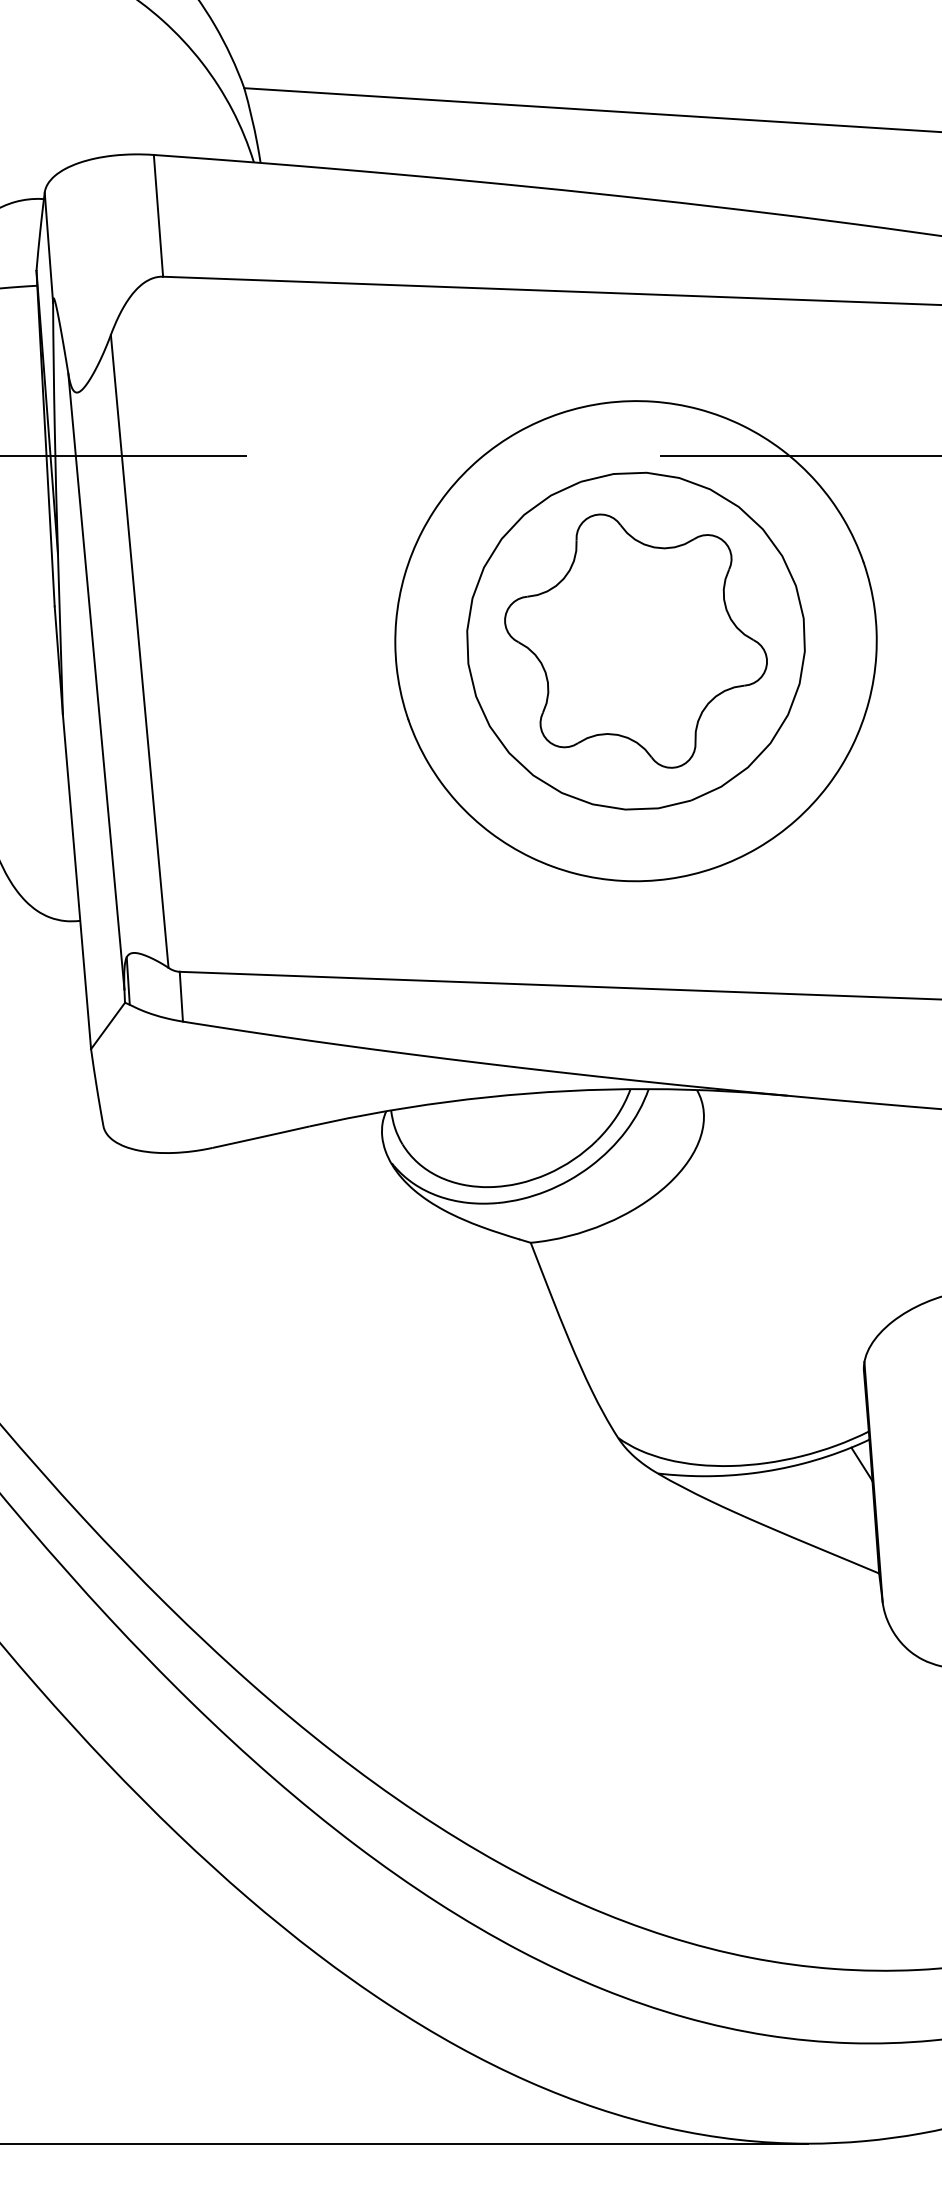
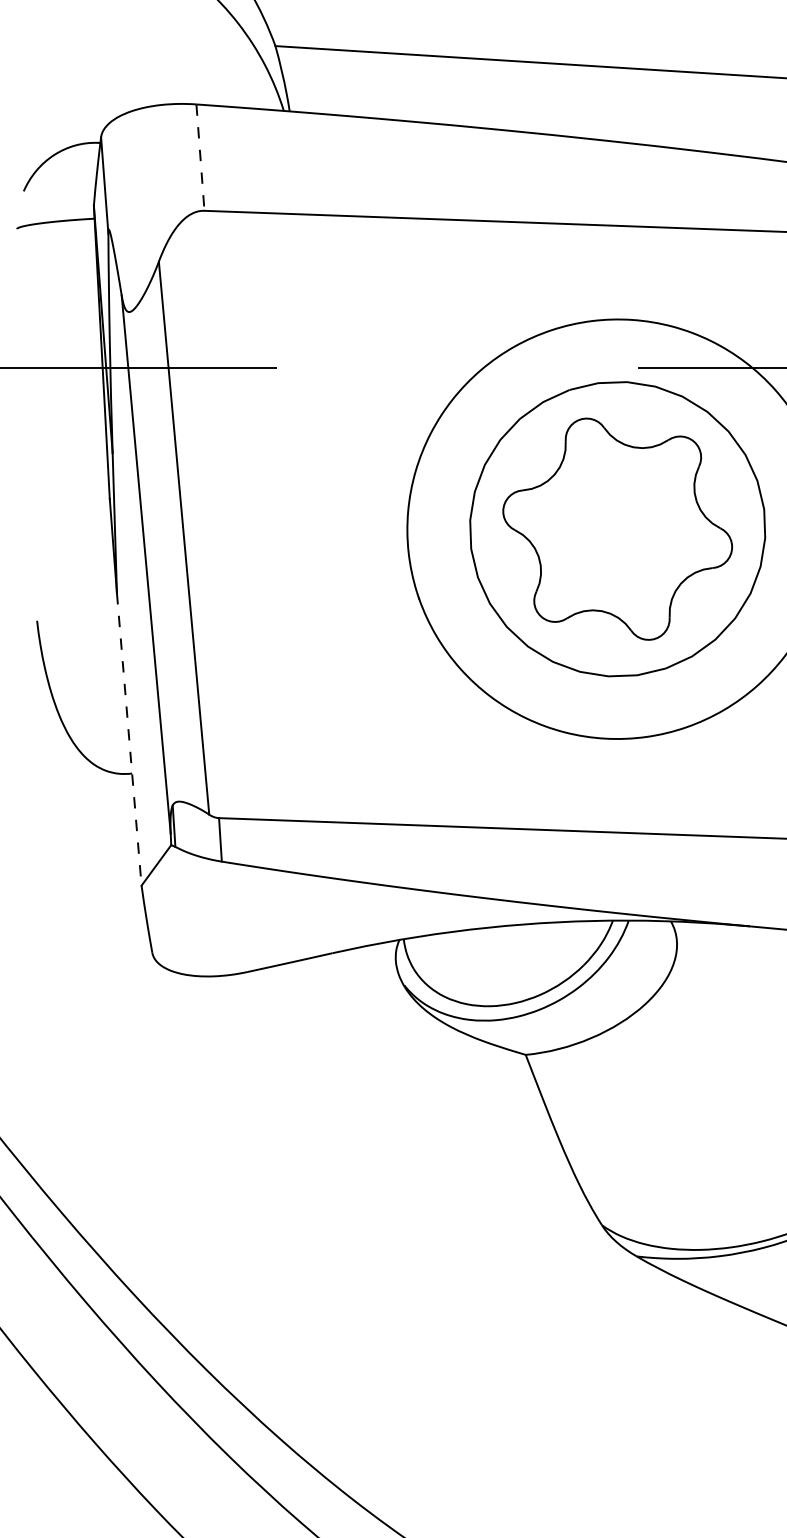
line: (158, 216) -> (200, 158), solid -> dashed
line: (77, 882) -> (129, 740), solid -> dashed

